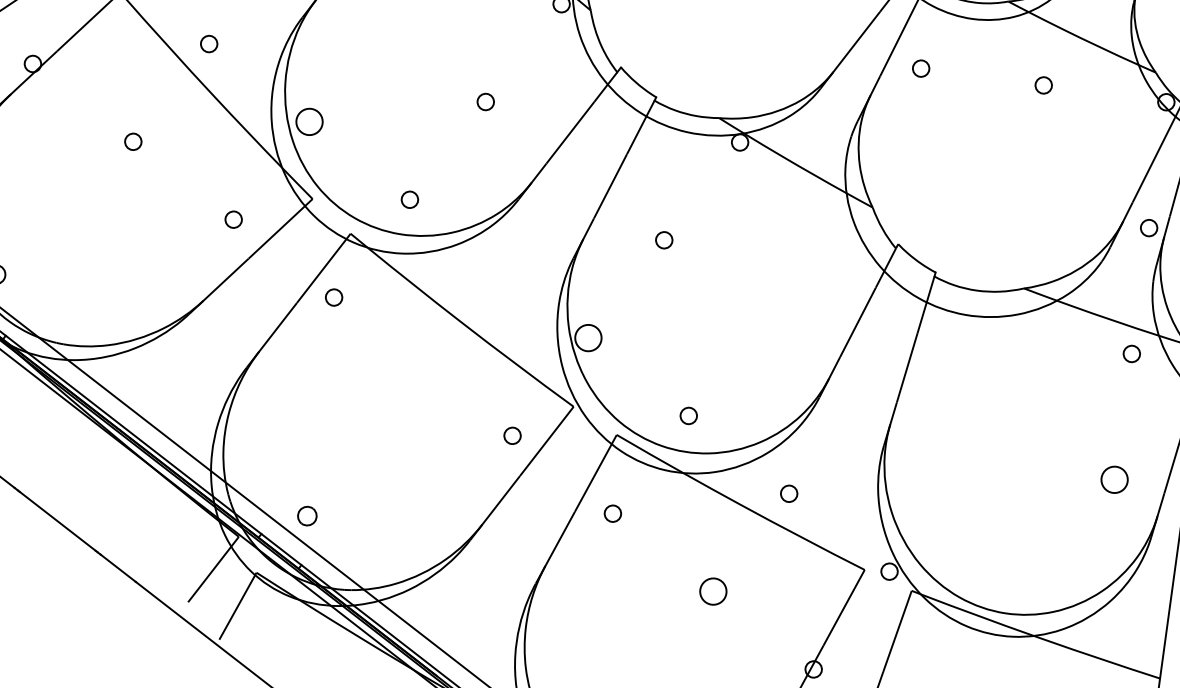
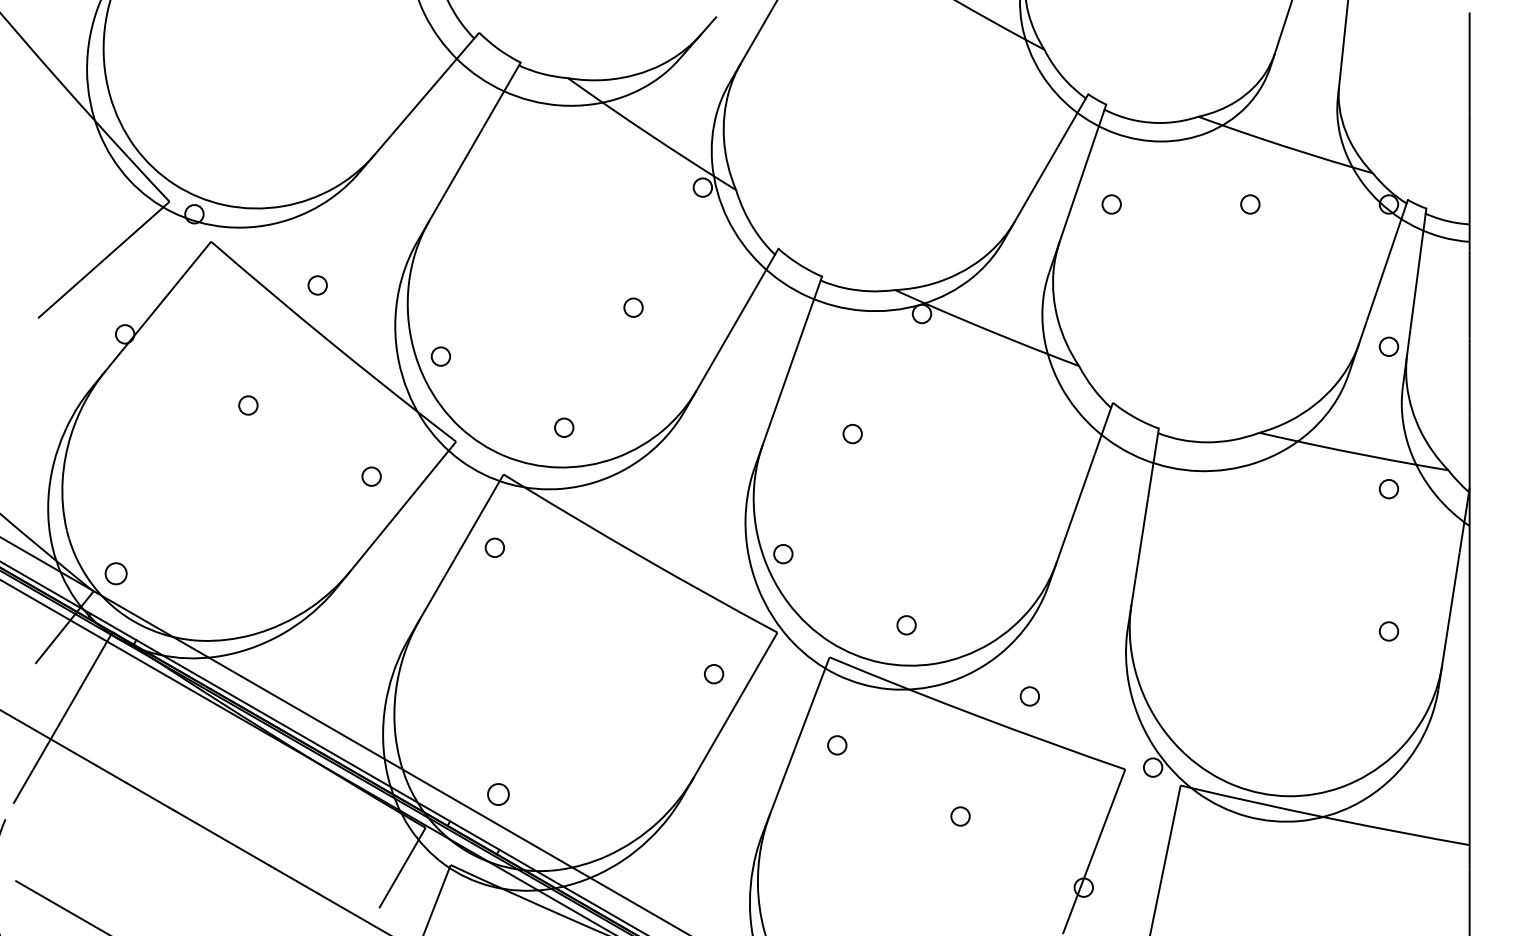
circle: (309, 121) -> (440, 356), size x0.62
circle: (588, 337) -> (783, 553), size x0.62
circle: (1114, 479) -> (1388, 631), size x0.62
circle: (713, 591) -> (960, 816), size x0.62

